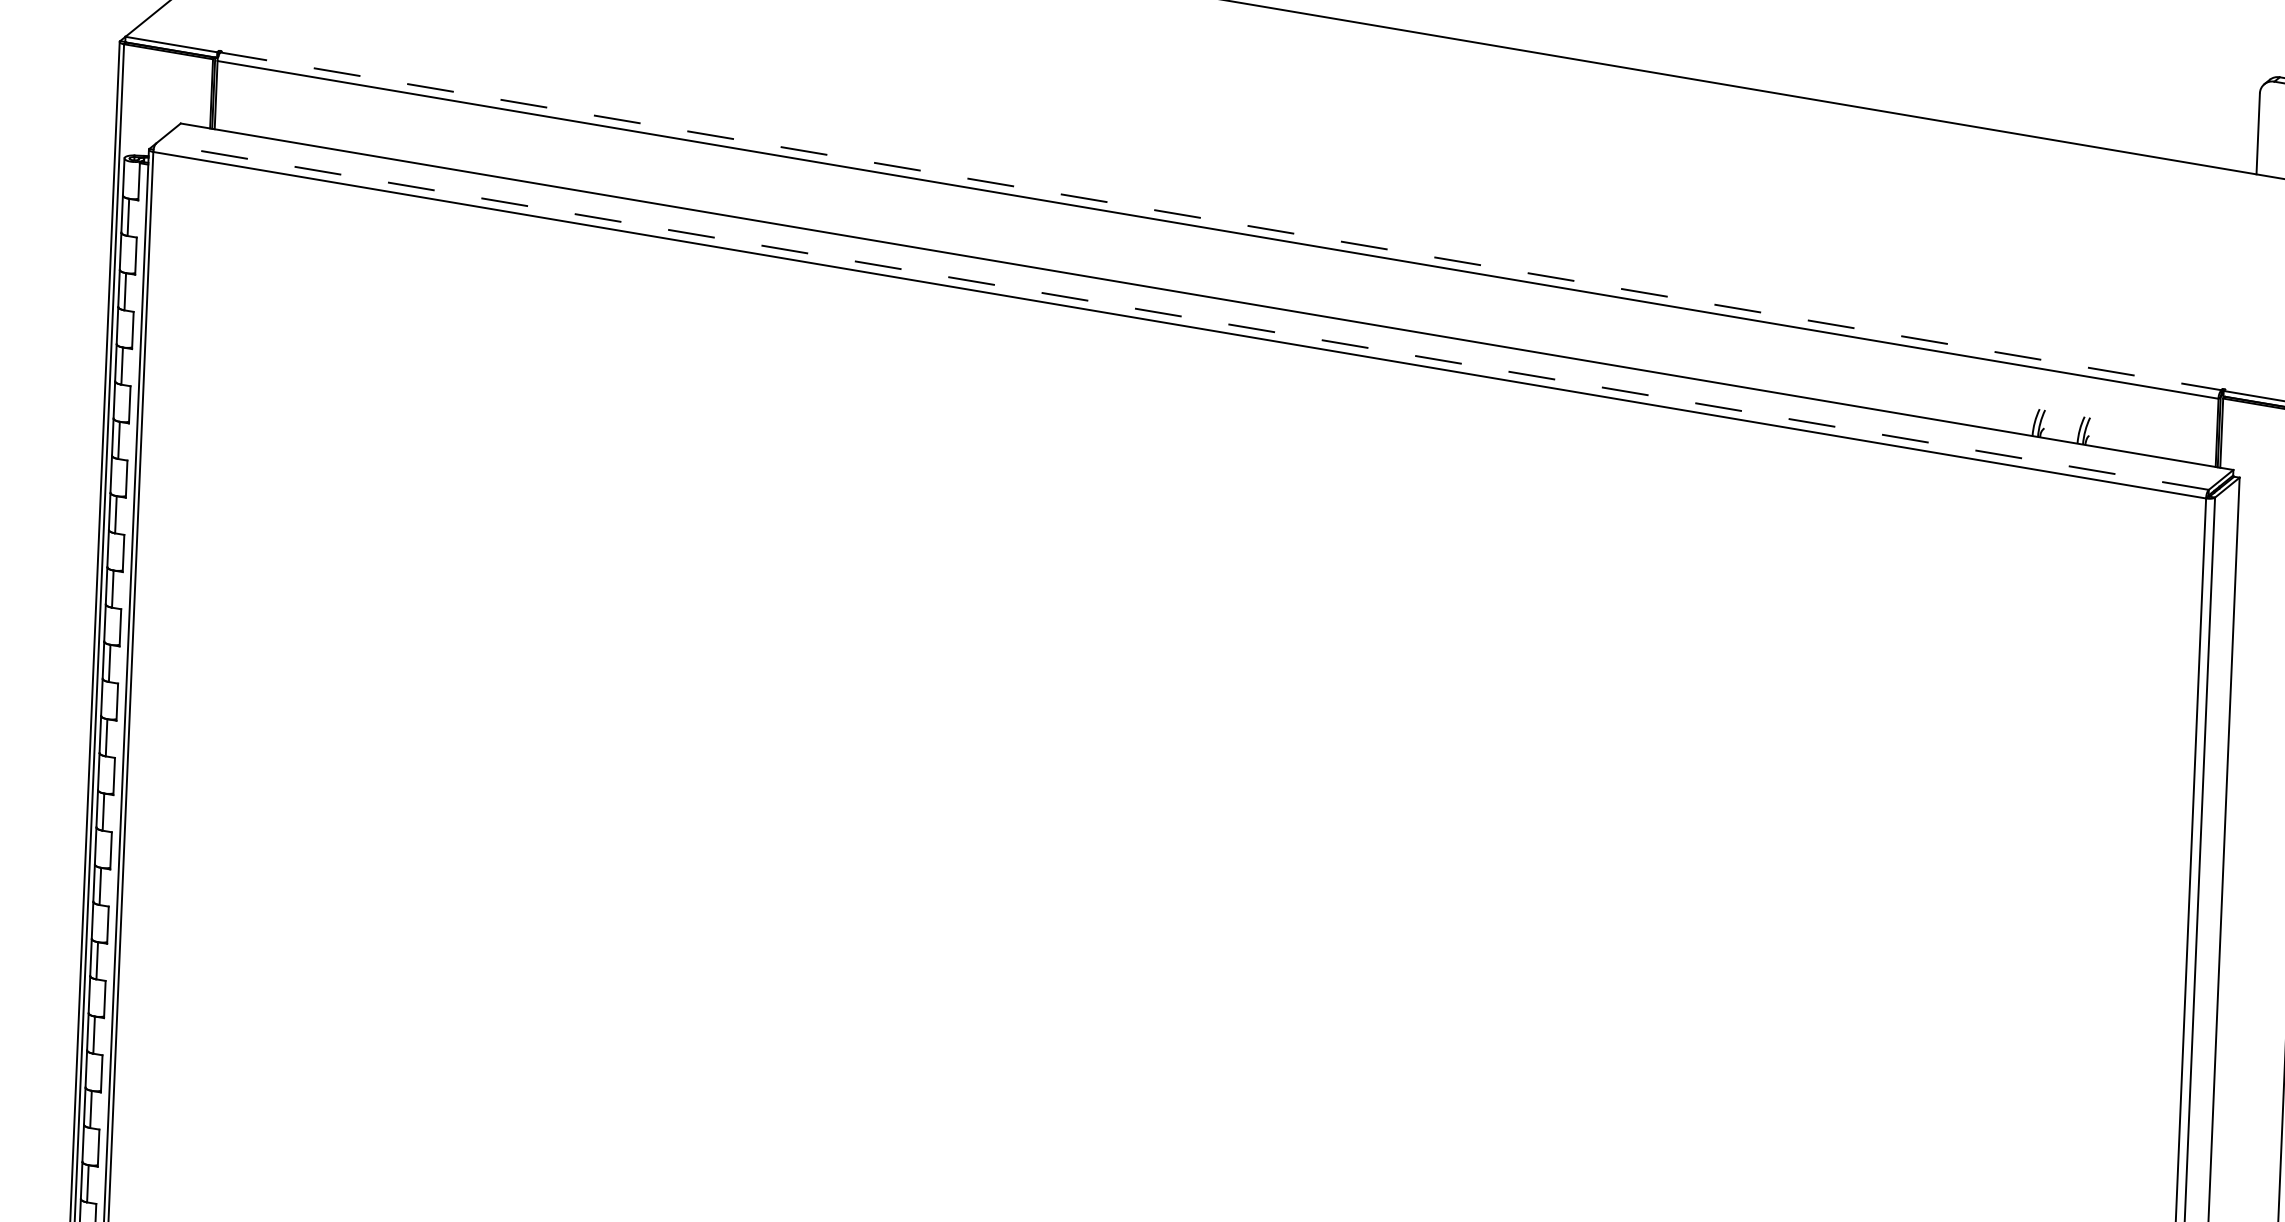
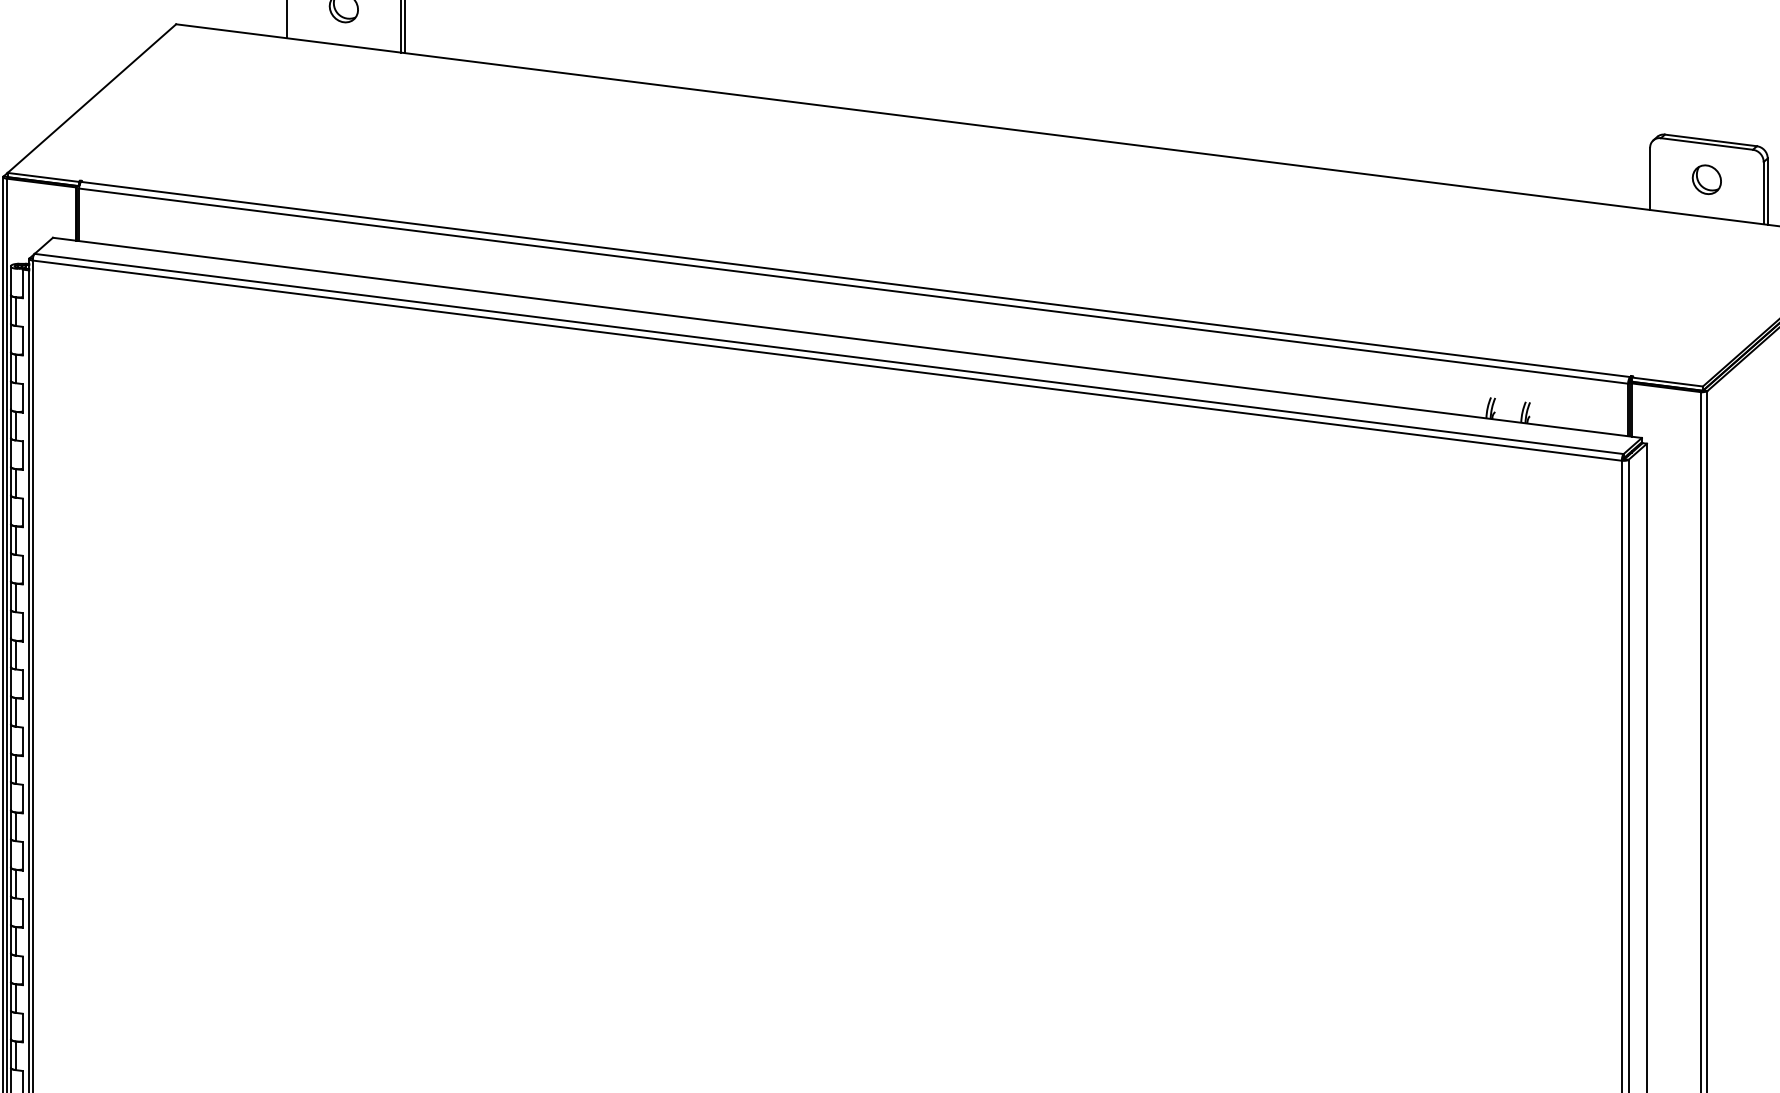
line: (1220, 221) -> (855, 279), dashed -> solid
line: (1182, 316) -> (829, 353), dashed -> solid

